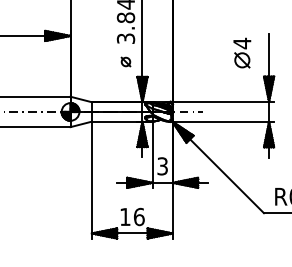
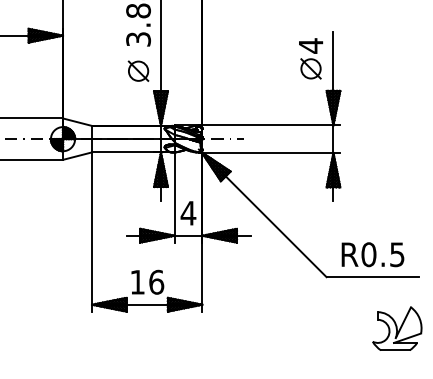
part: (242, 52) -> (311, 58), moved
part: (125, 61) -> (138, 70), size x1.67
text: (162, 165) -> (188, 212), 3 -> 4

